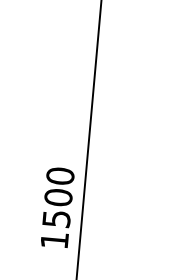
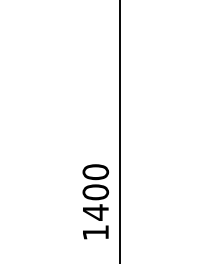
text: (57, 219) -> (96, 212), 1500 -> 1400

